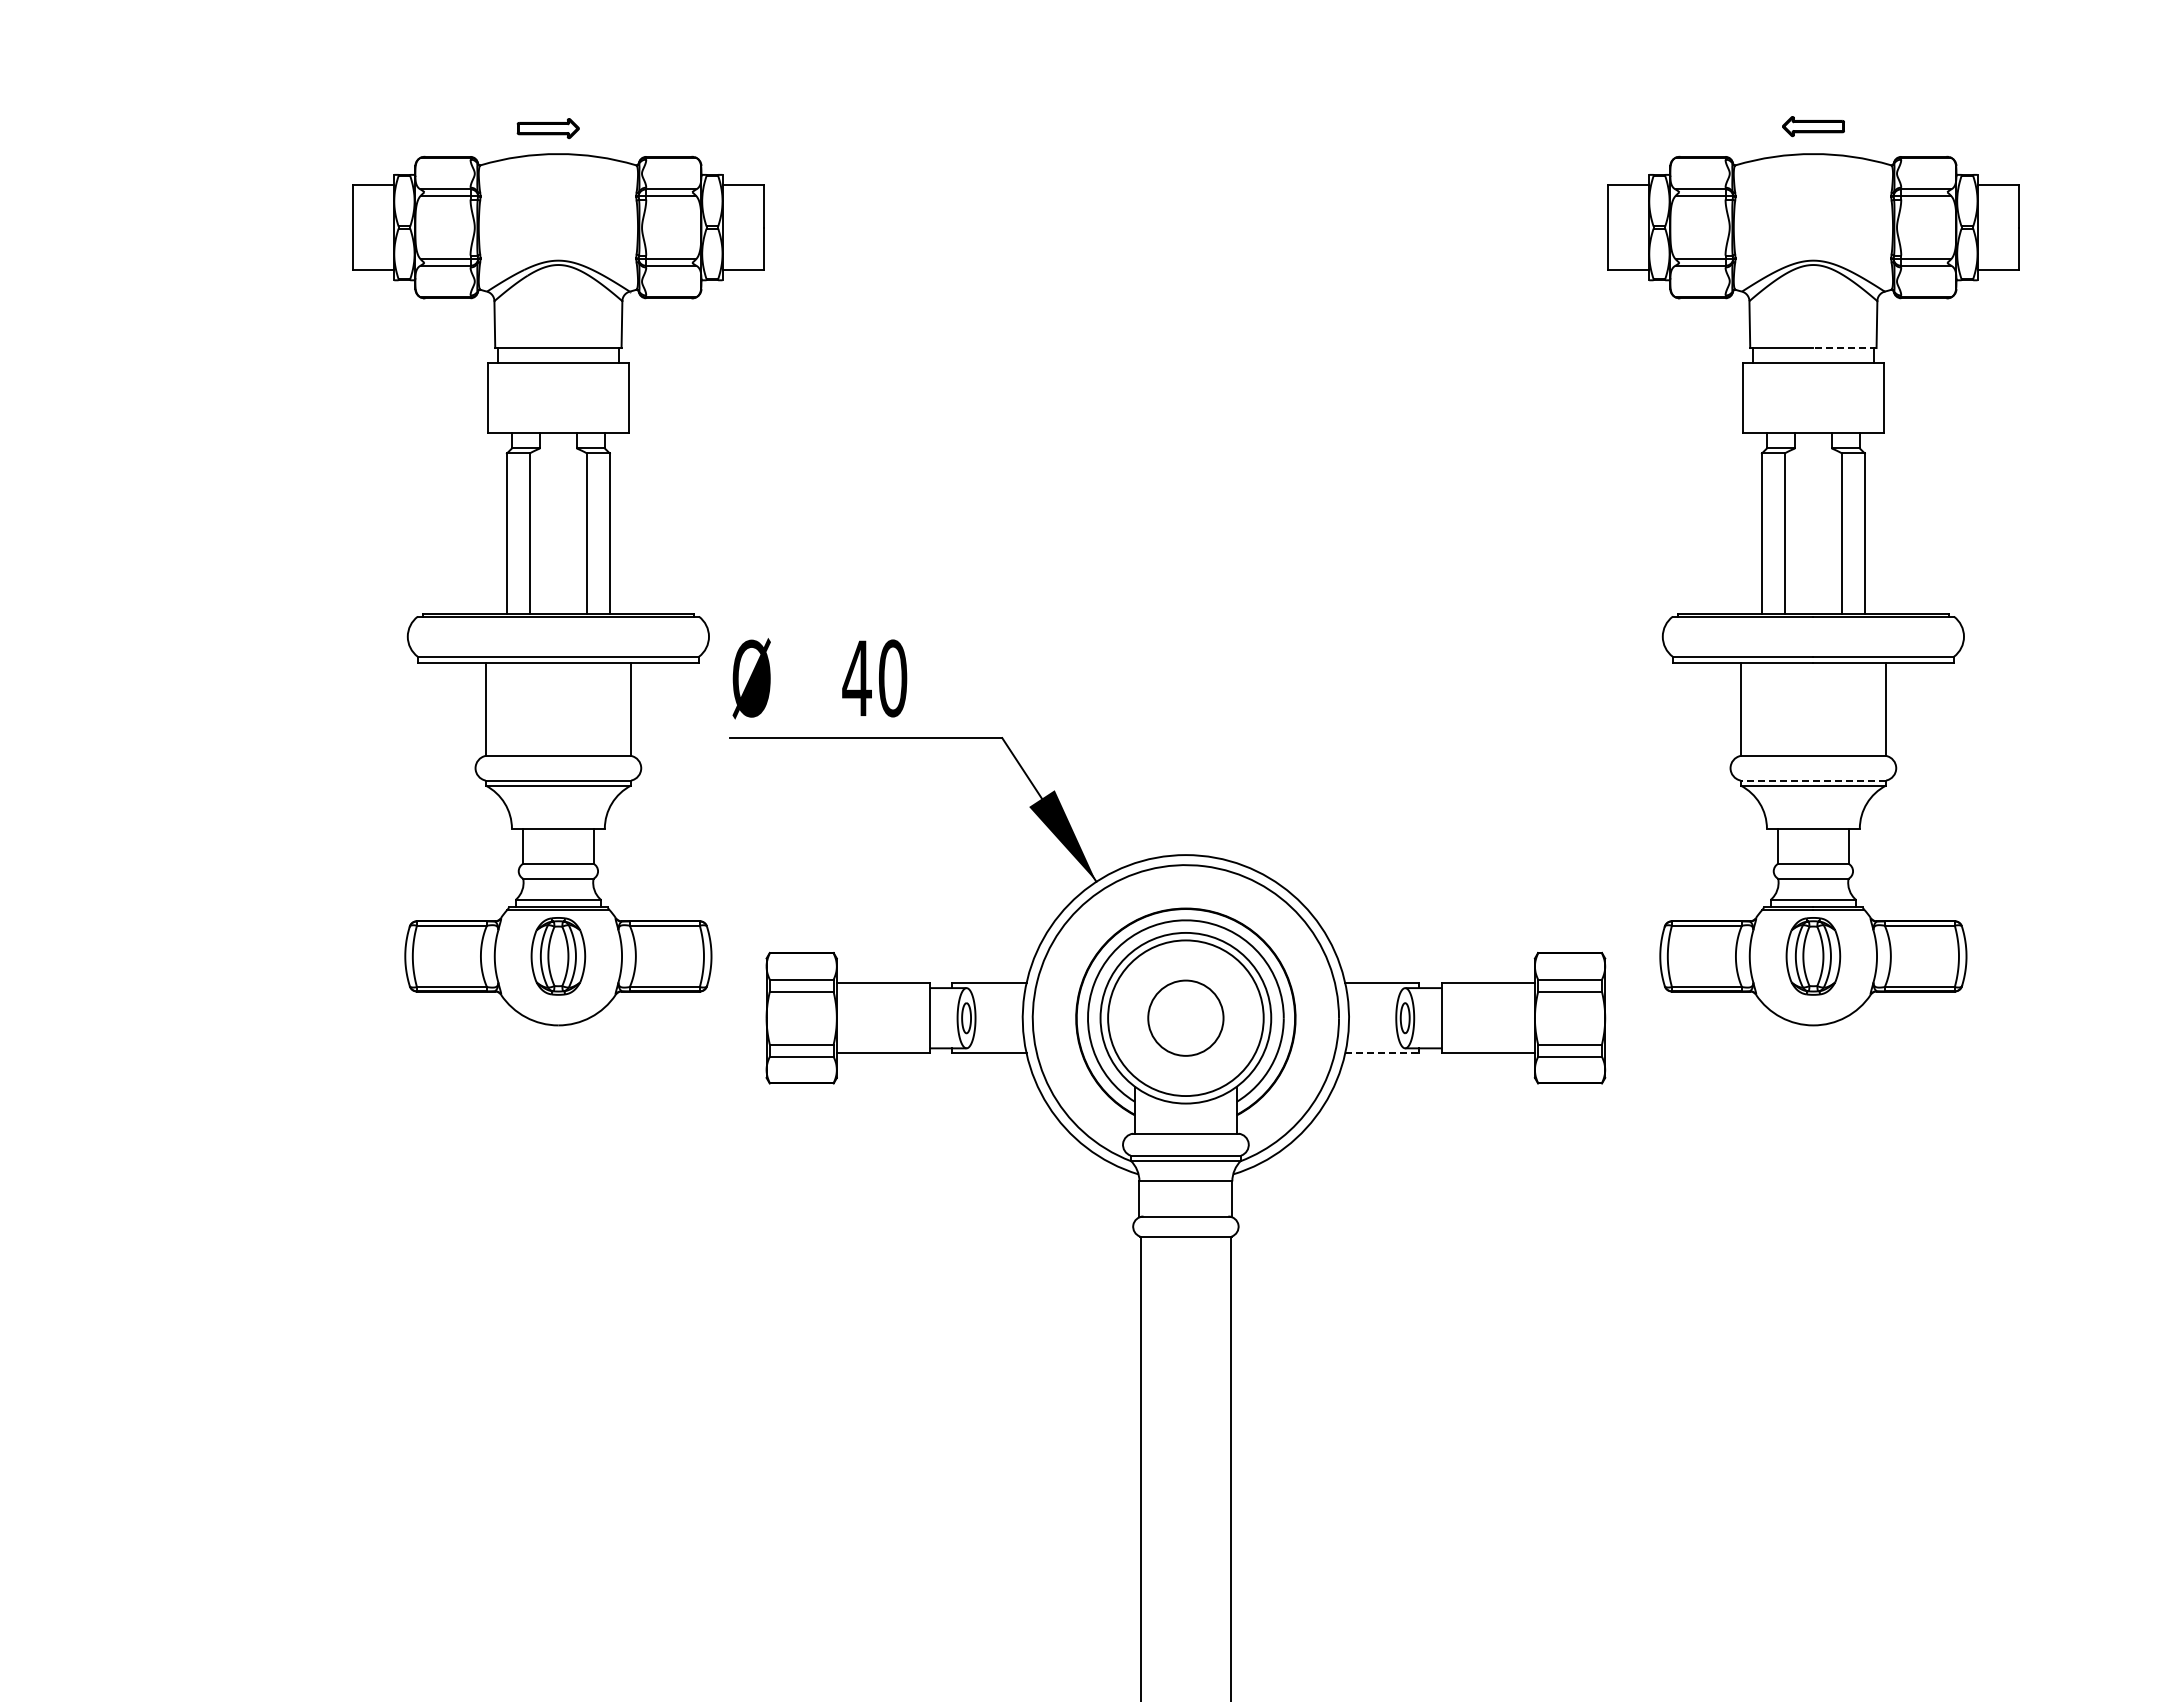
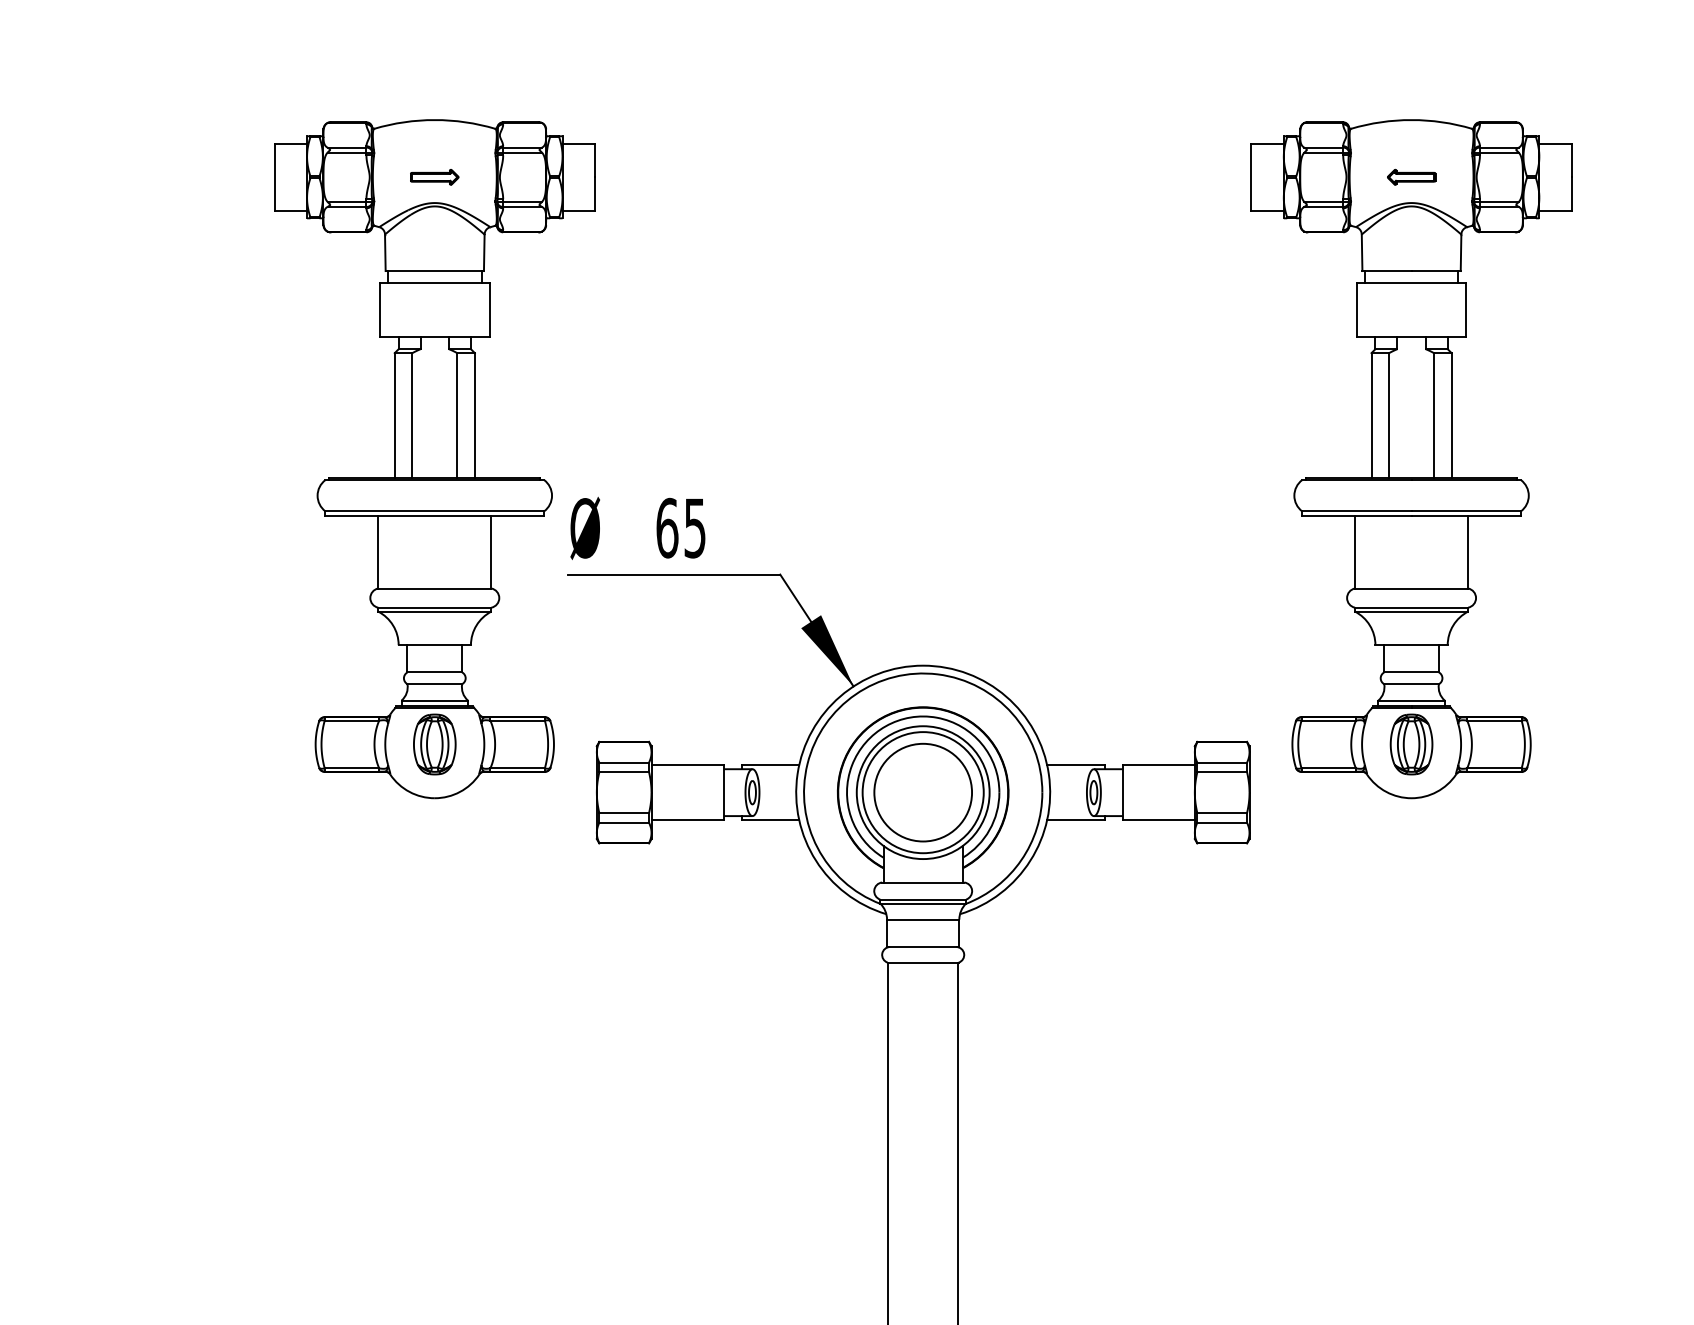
part: (1813, 126) -> (1411, 177), moved
part: (547, 128) -> (434, 177), moved
line: (1844, 348) -> (1435, 271), dashed -> solid
text: (874, 678) -> (680, 528), 40 -> 65
line: (1813, 780) -> (1411, 607), dashed -> solid
circle: (1185, 1017) -> (922, 792), size x1.67
line: (1382, 1053) -> (1076, 820), dashed -> solid

